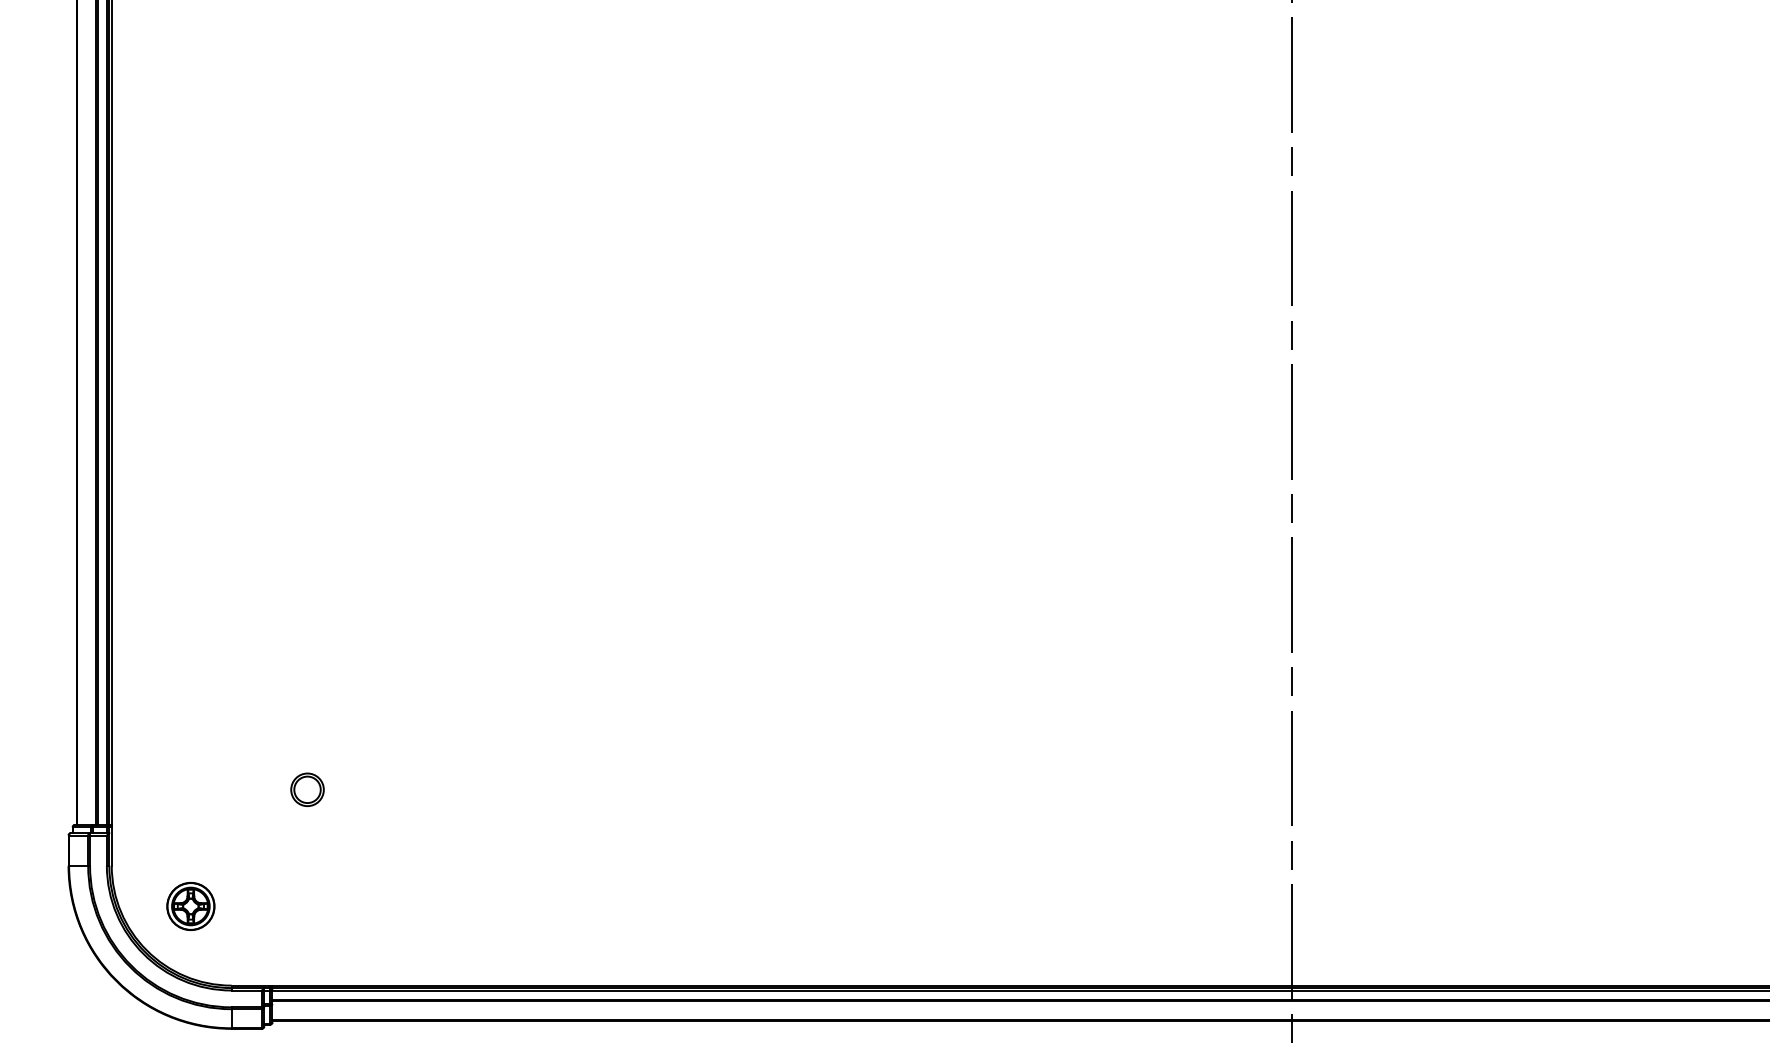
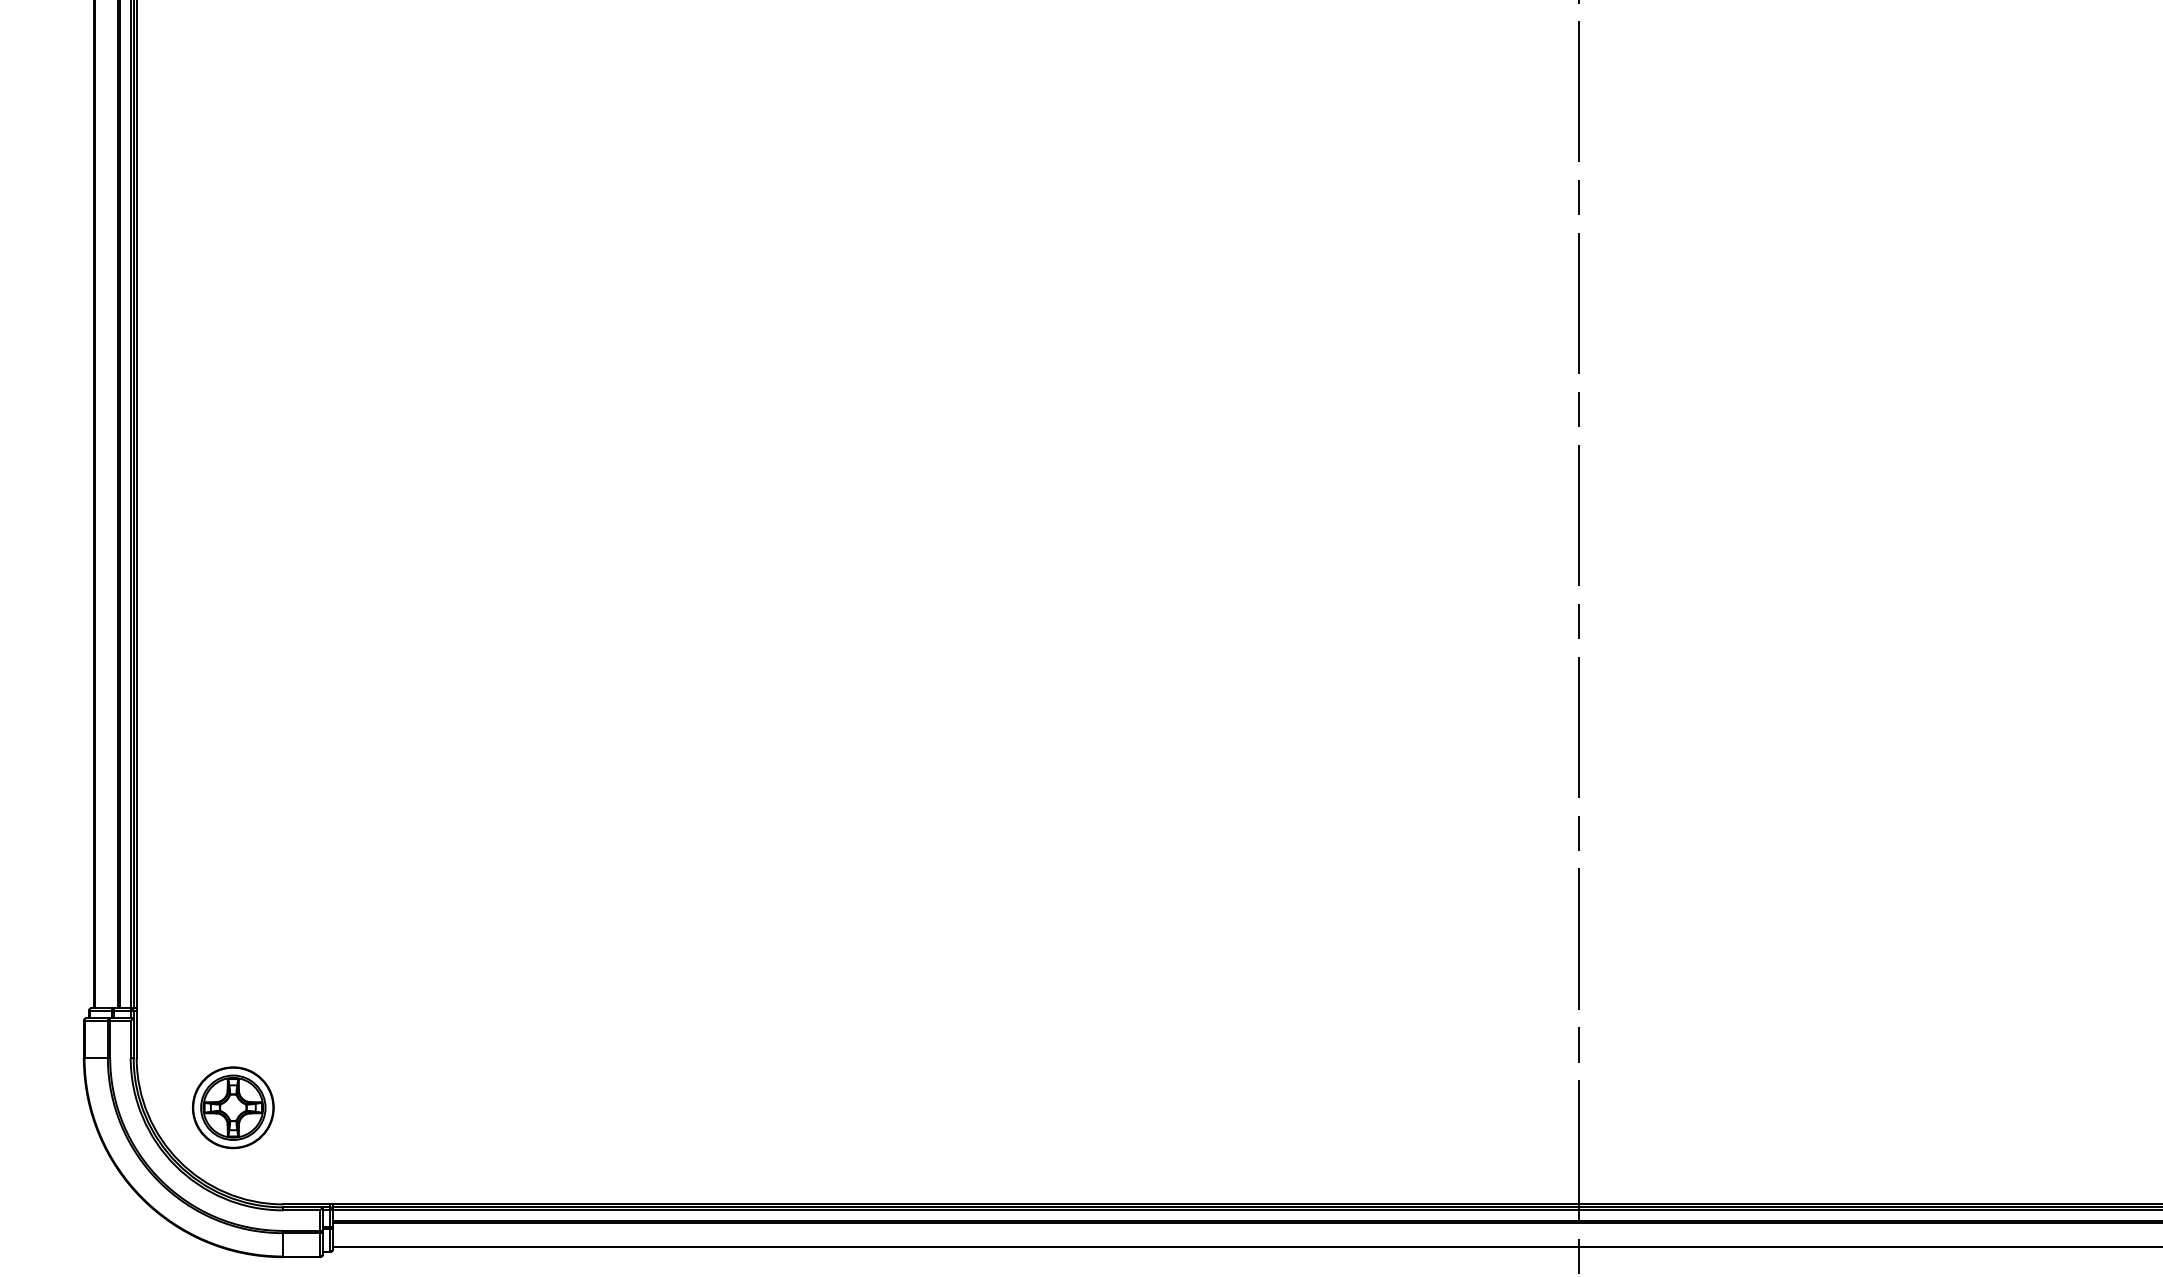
part: (307, 789) -> (375, 964), removed
part: (190, 906) -> (233, 1107), size x1.4

